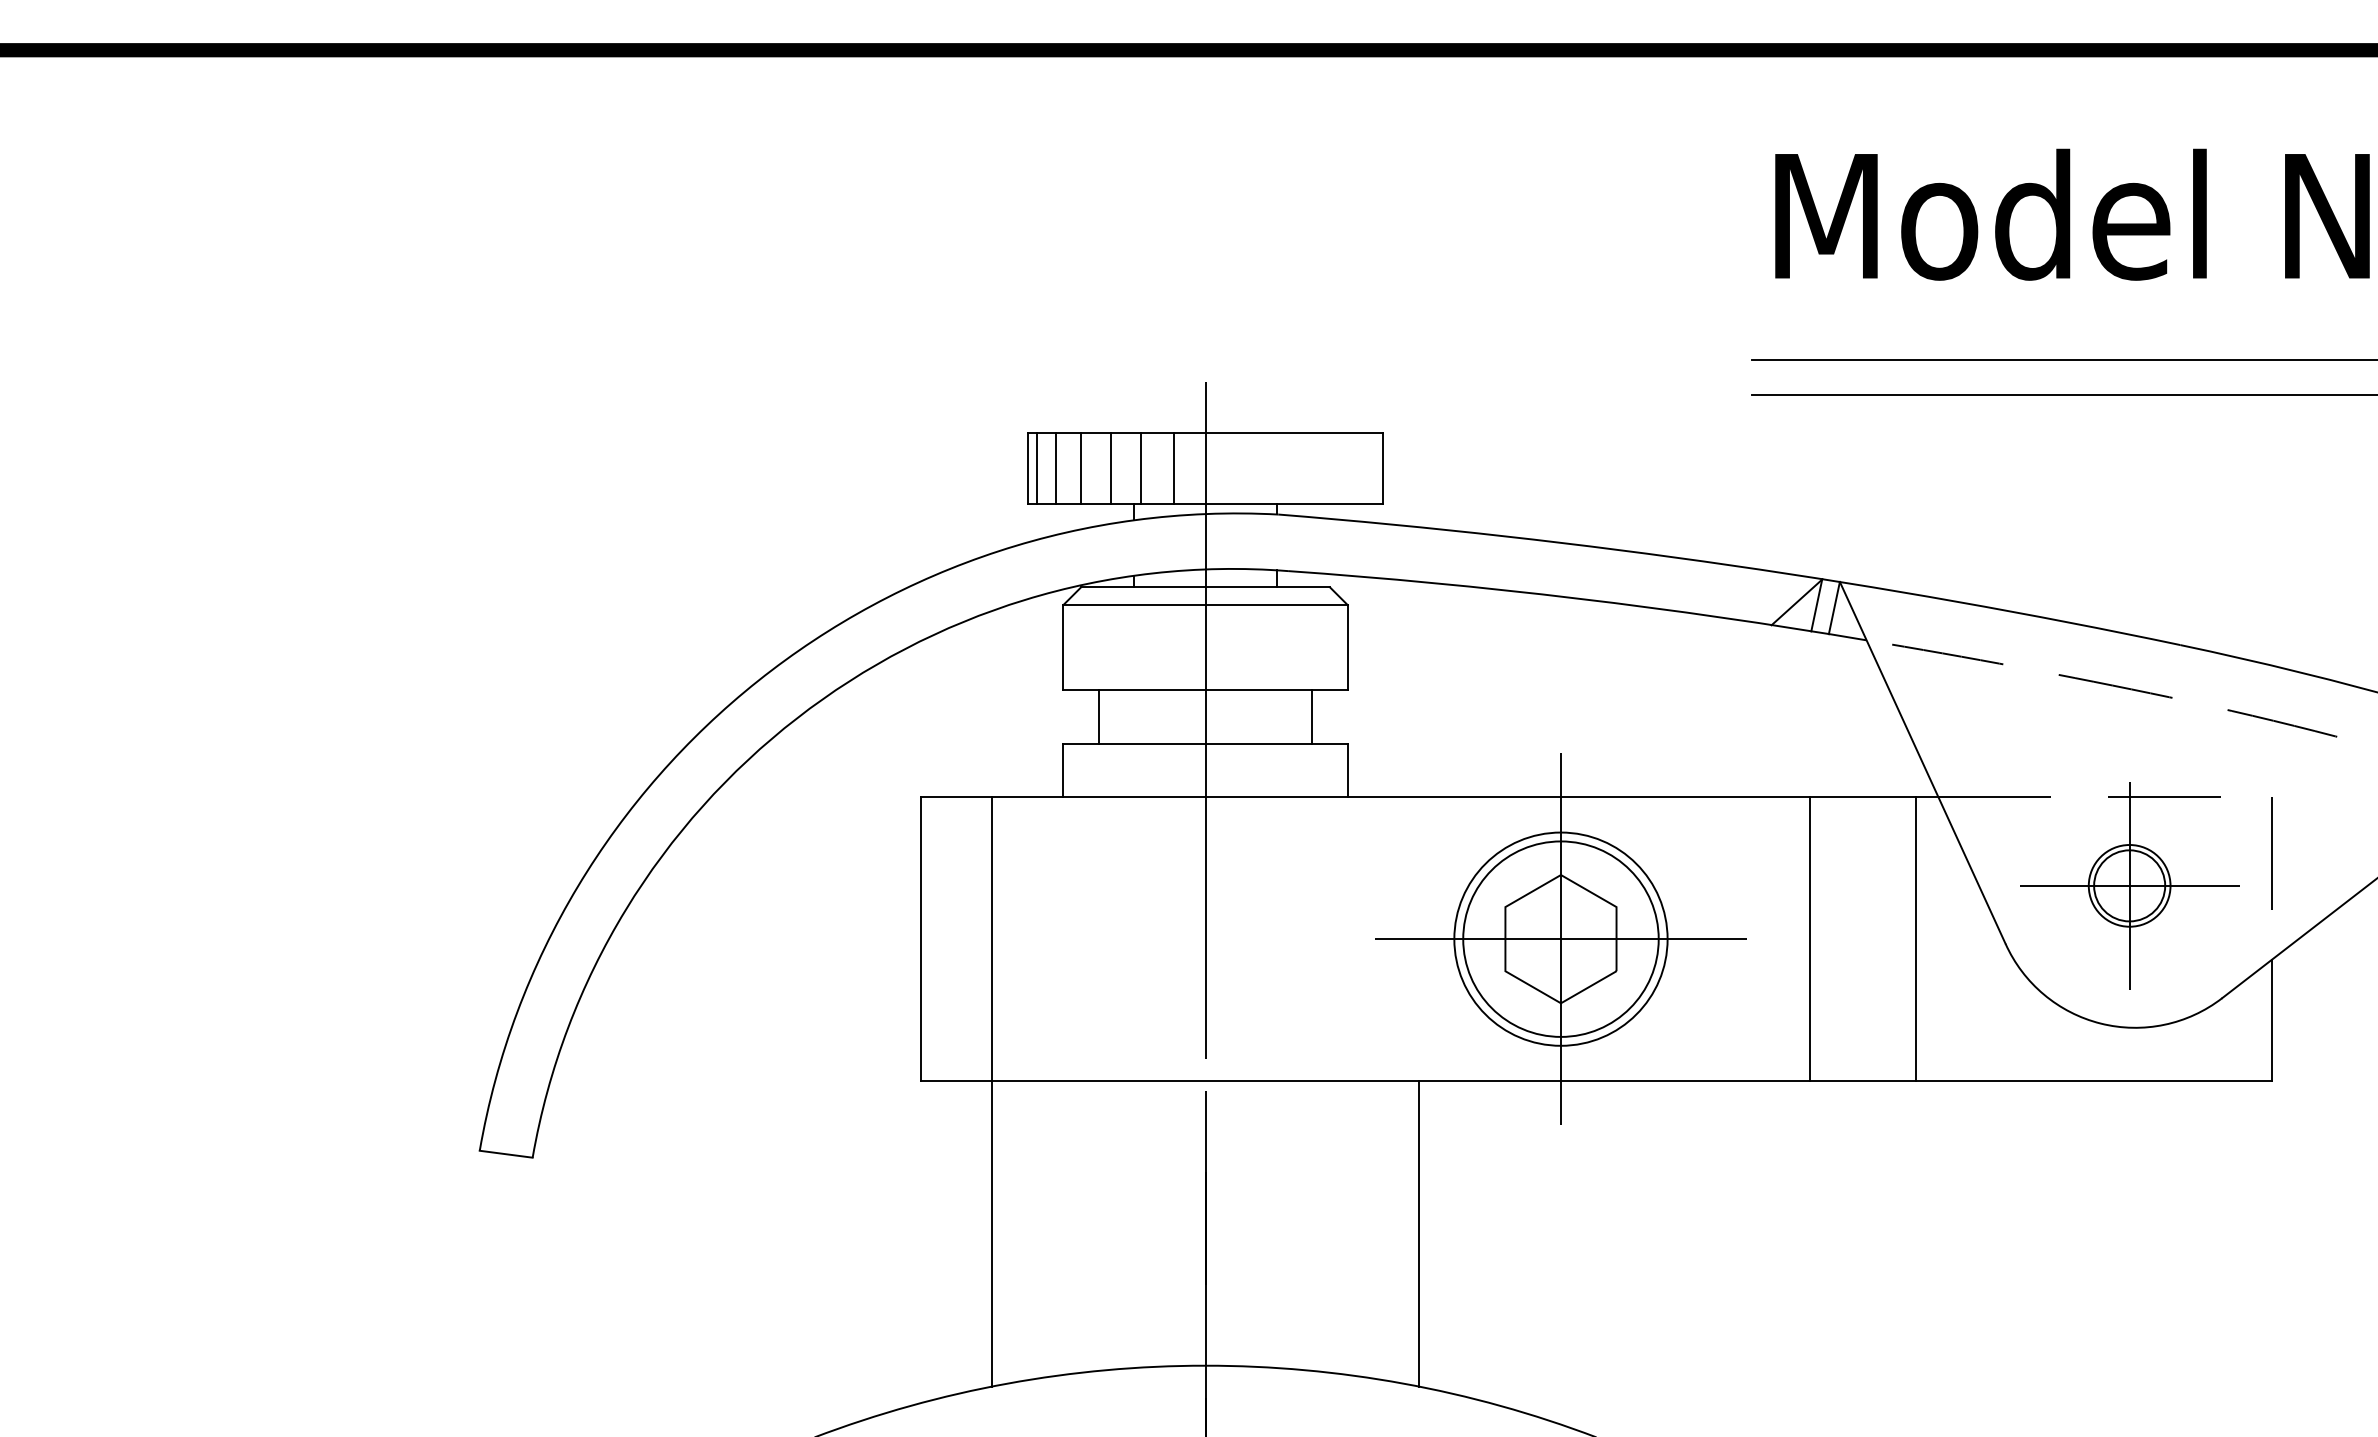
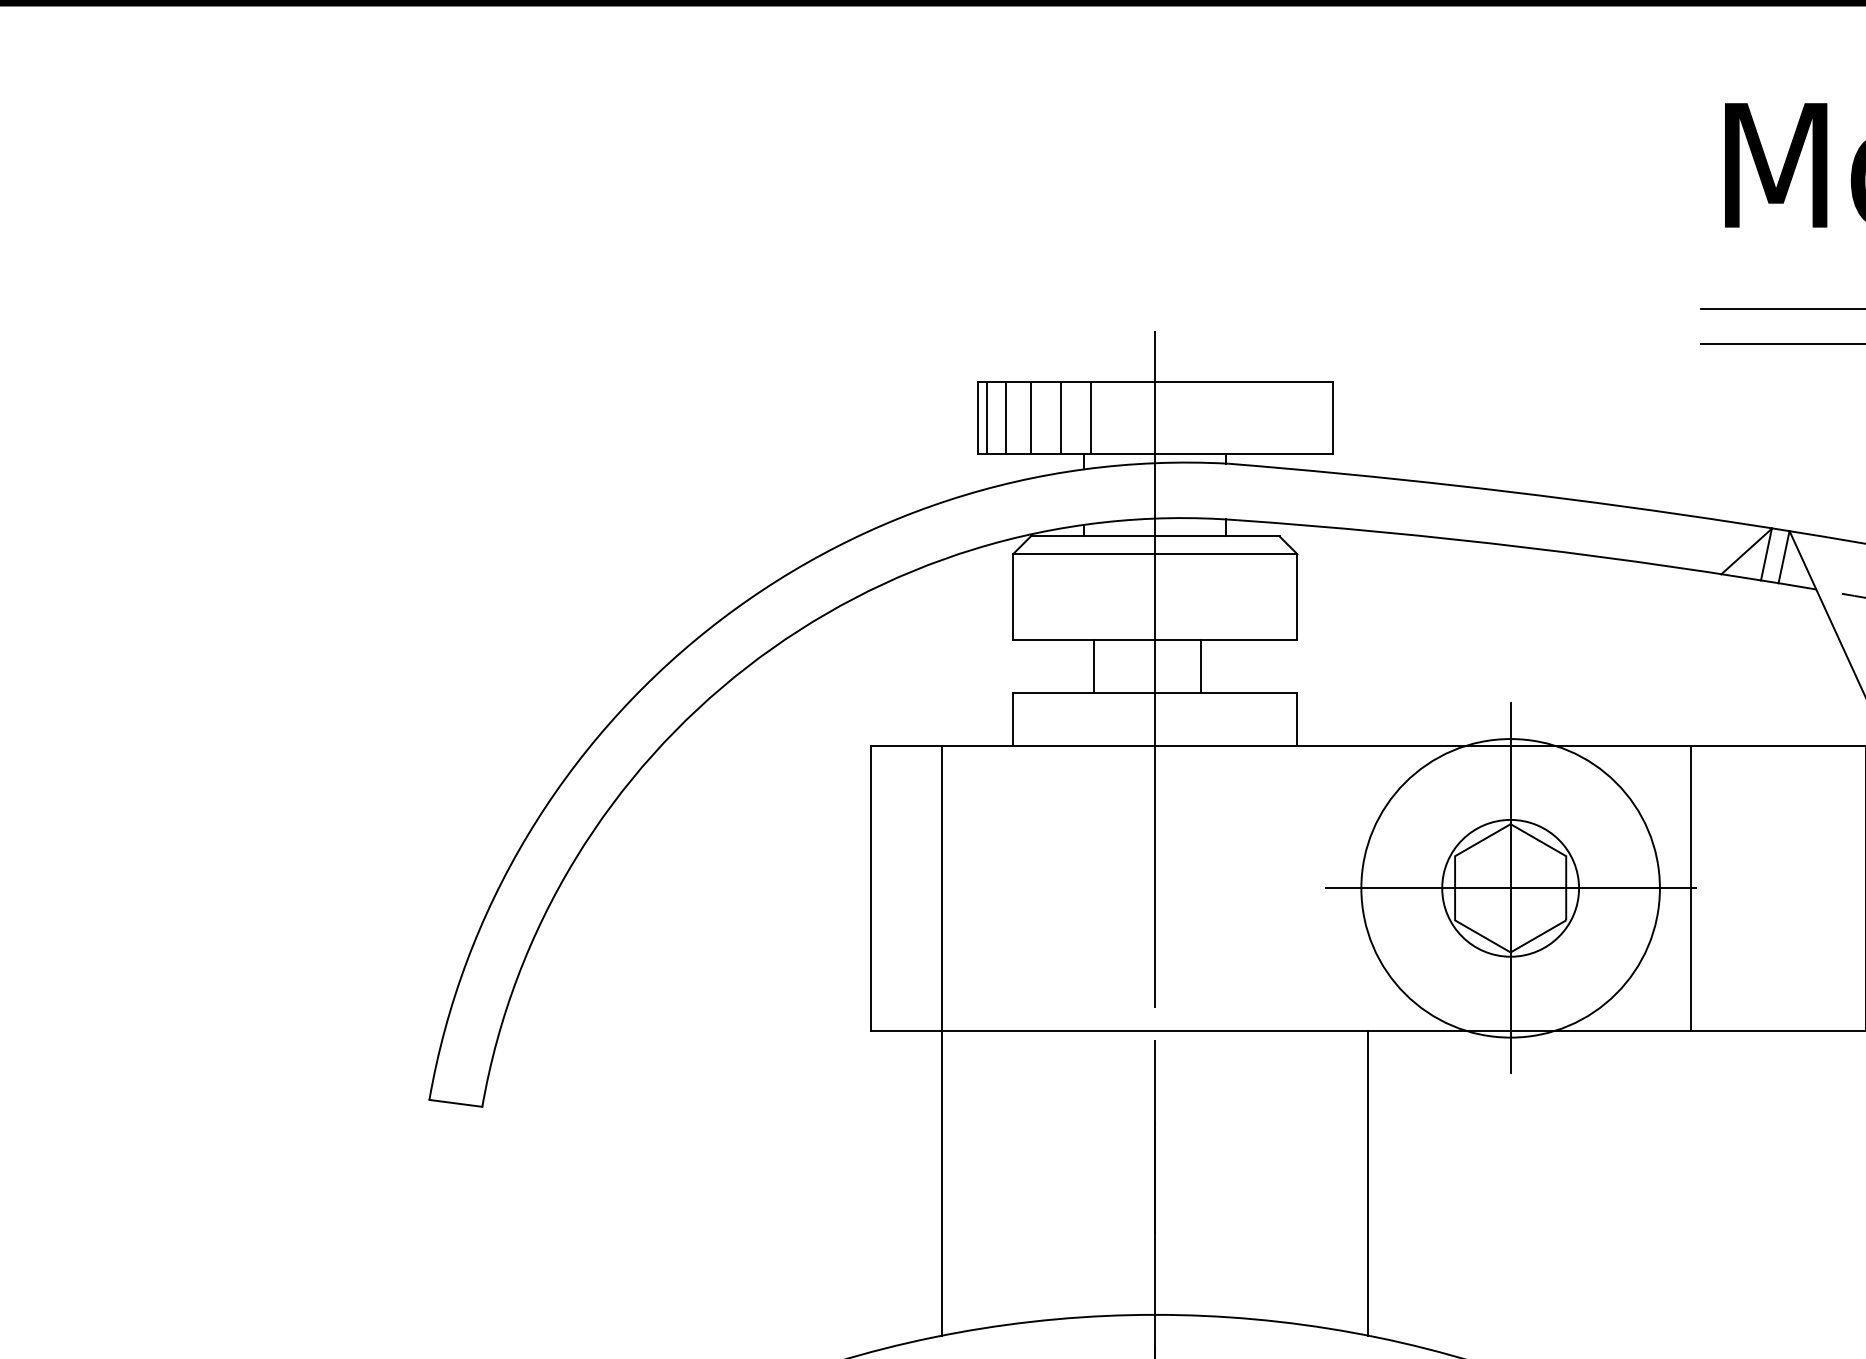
line: (1173, 468) -> (1123, 417), removed
line: (1098, 716) -> (1093, 665), moved
line: (1312, 716) -> (1201, 665), moved
circle: (1560, 938) -> (1510, 887), size x0.7
circle: (1560, 938) -> (1510, 887), size x1.4
line: (1809, 939) -> (1691, 888), moved

